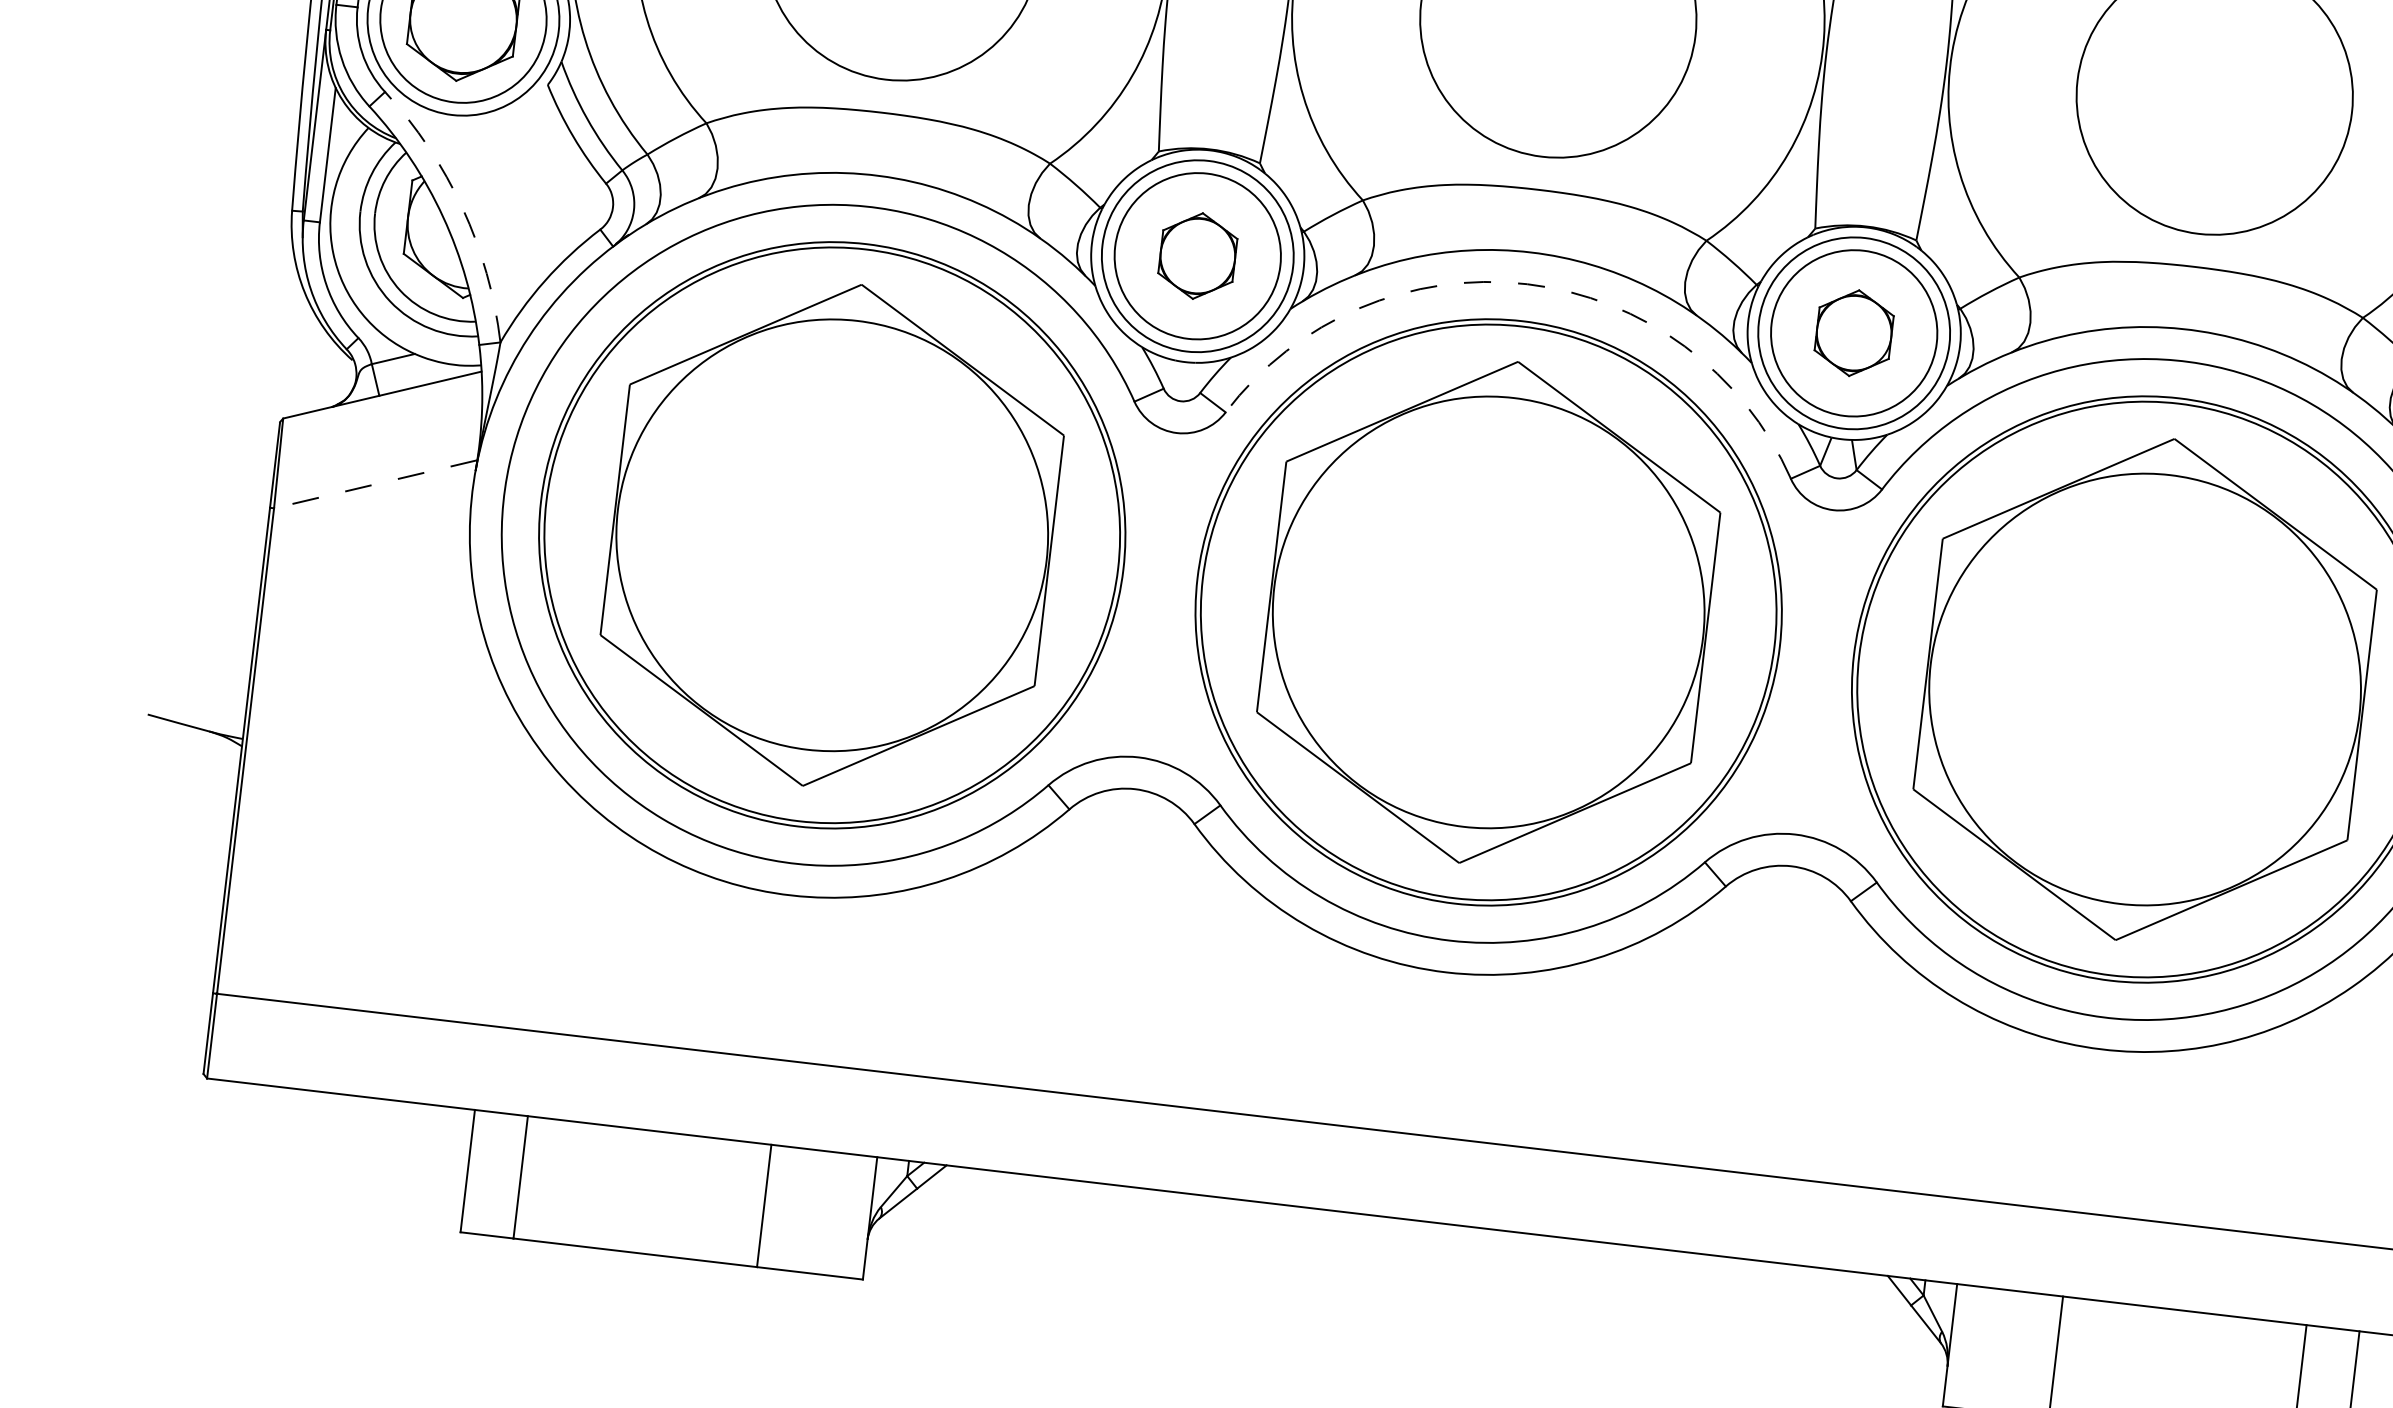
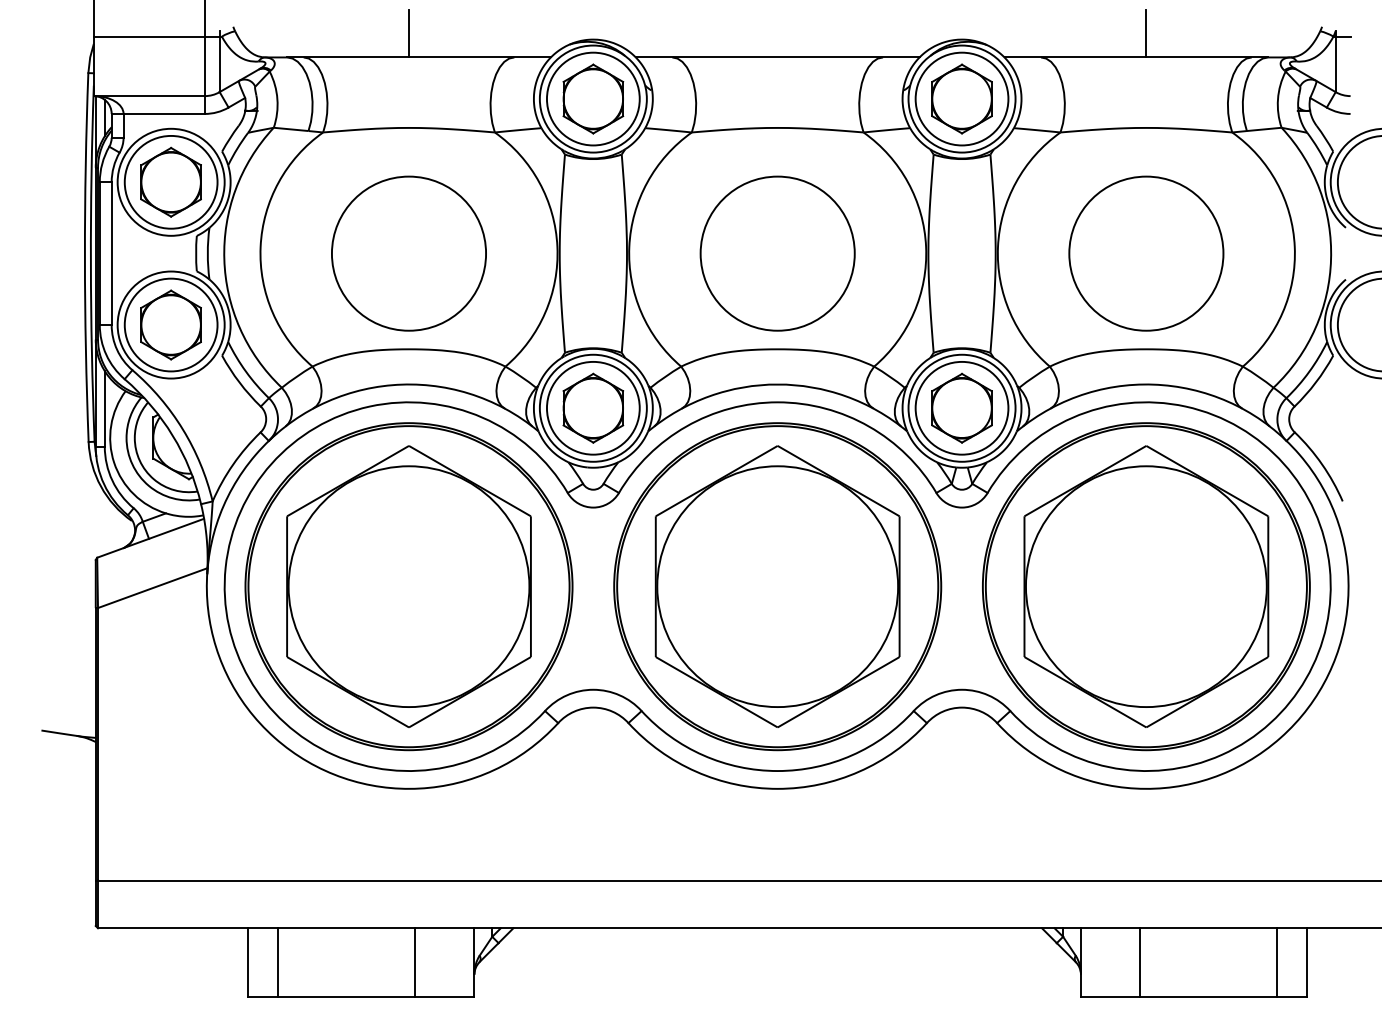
arc: (461, 208) -> (182, 429), dashed -> solid
part: (1198, 254) -> (593, 407), size x1.43
arc: (1526, 284) -> (777, 402), dashed -> solid
part: (1853, 331) -> (961, 407), size x1.43
line: (375, 484) -> (152, 588), dashed -> solid

